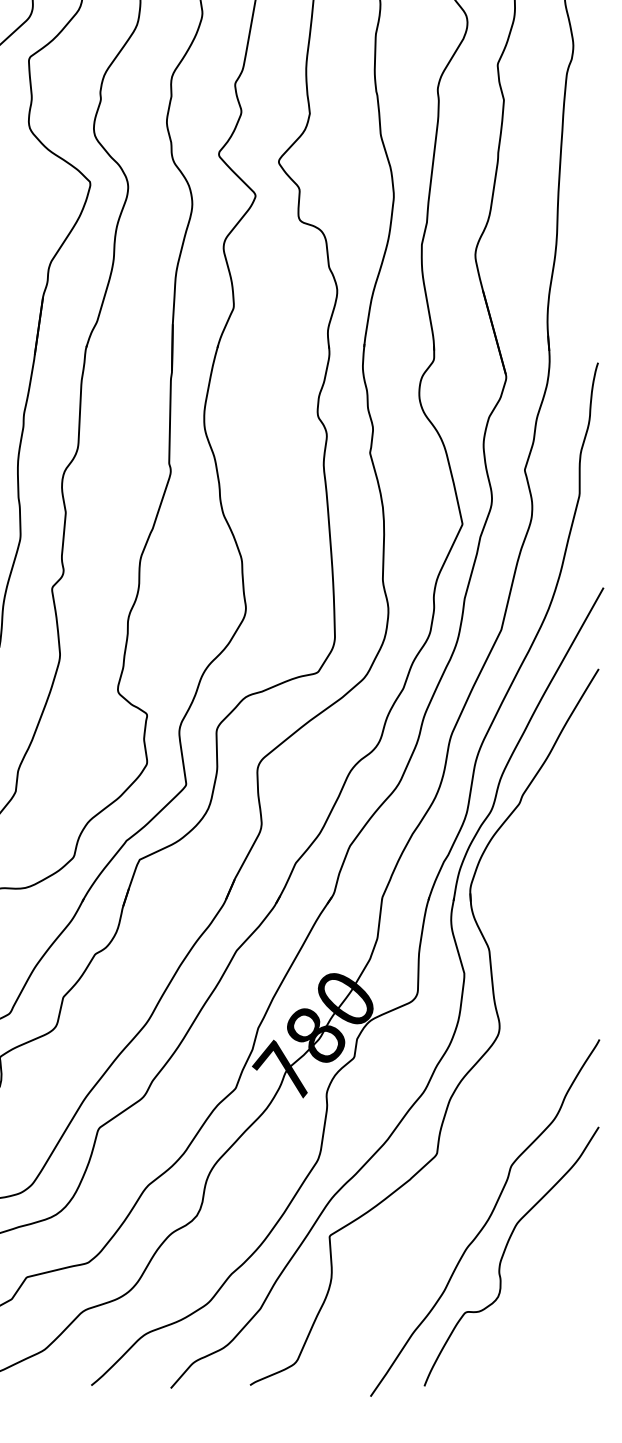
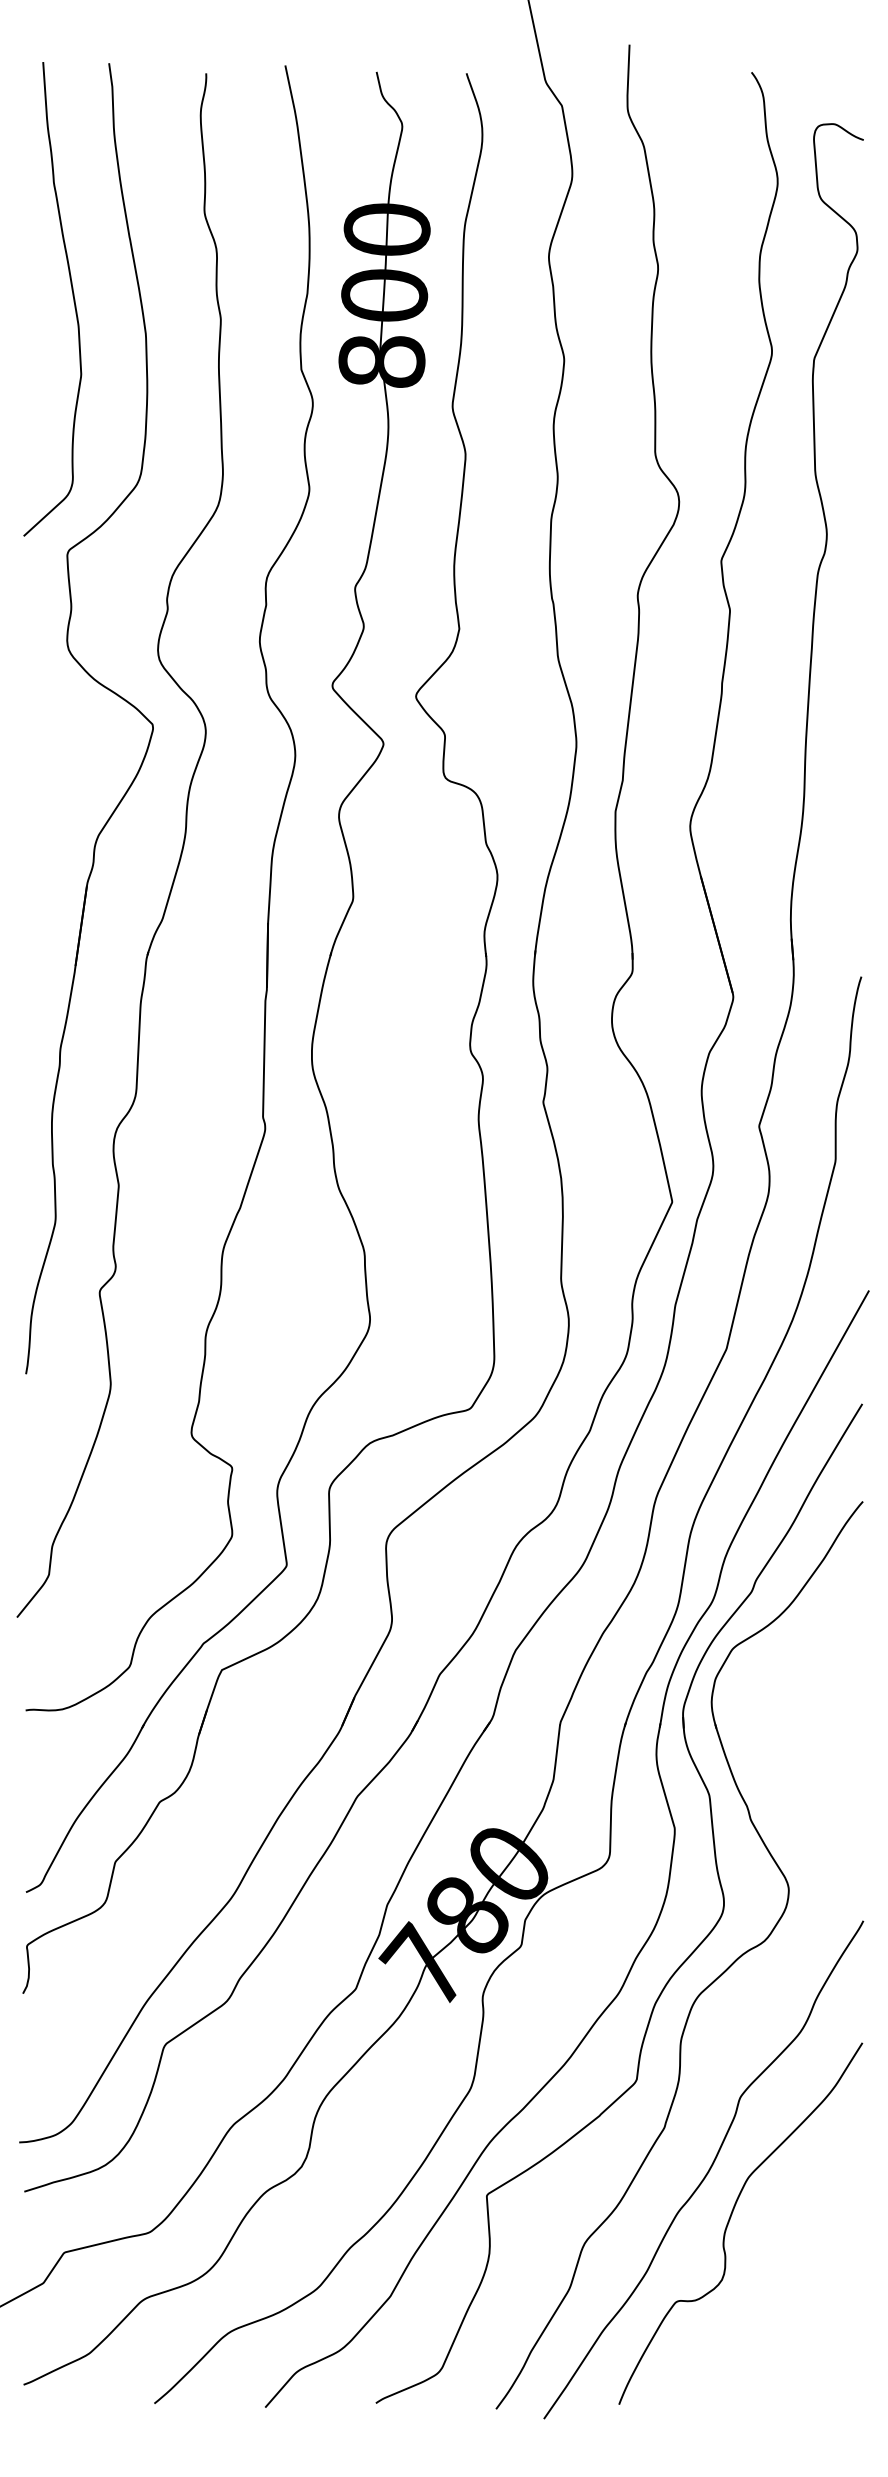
part: (486, 1087) -> (705, 1987), added

